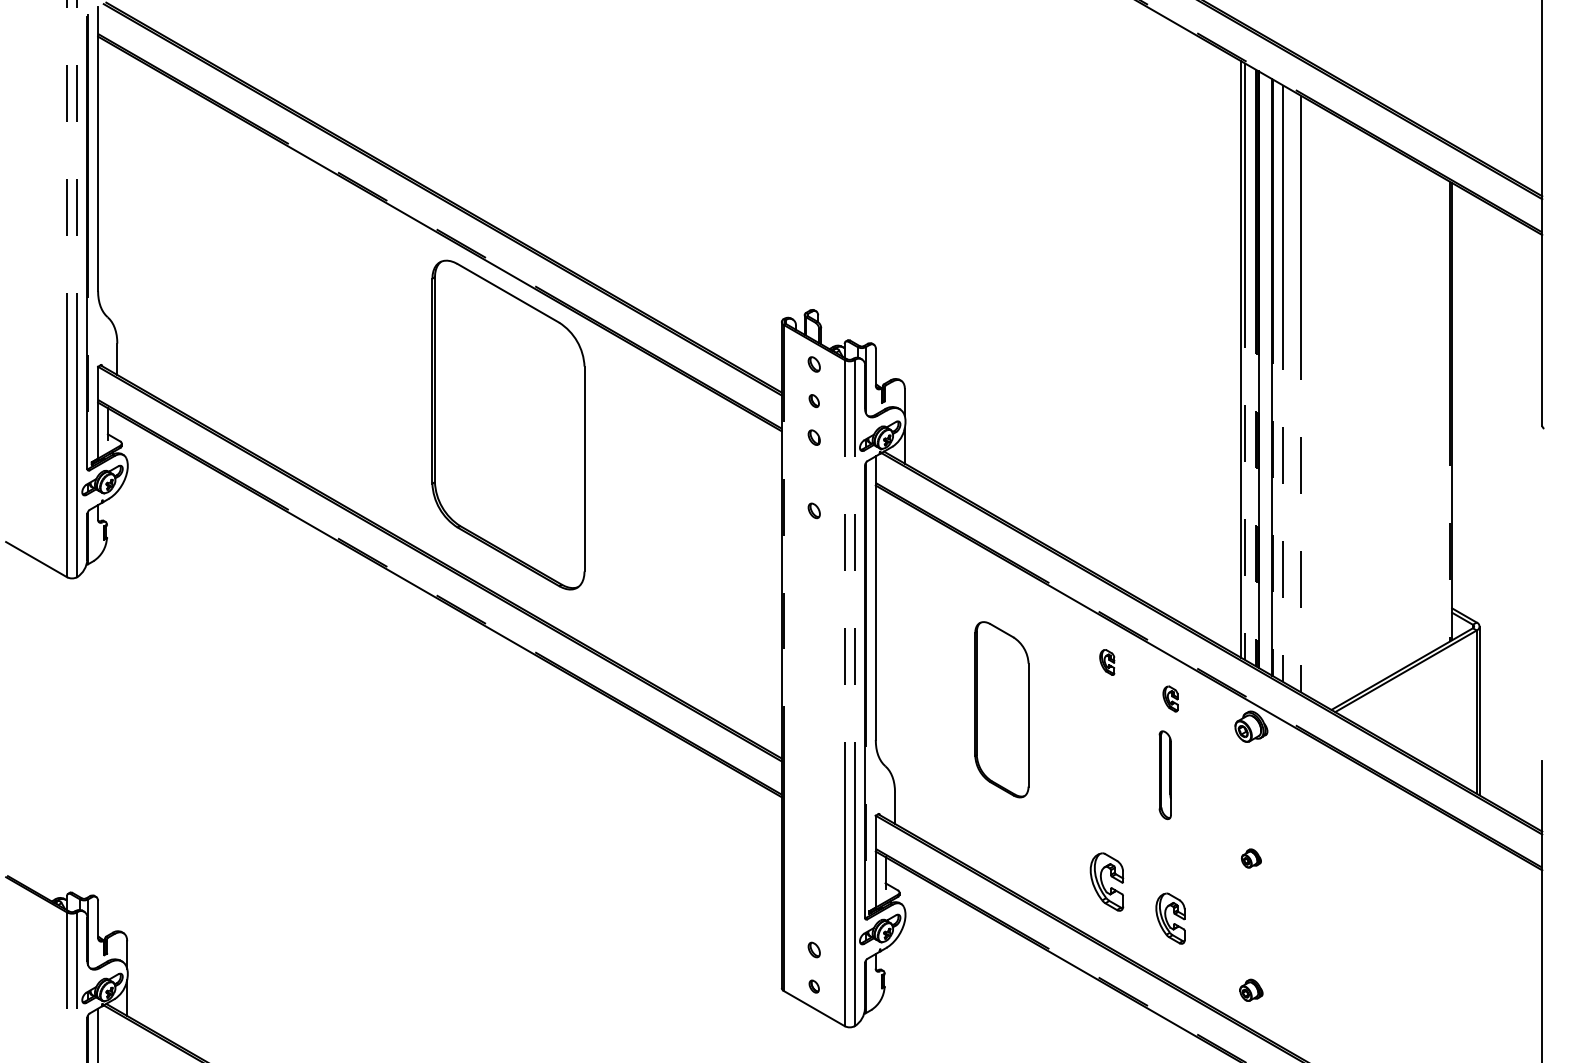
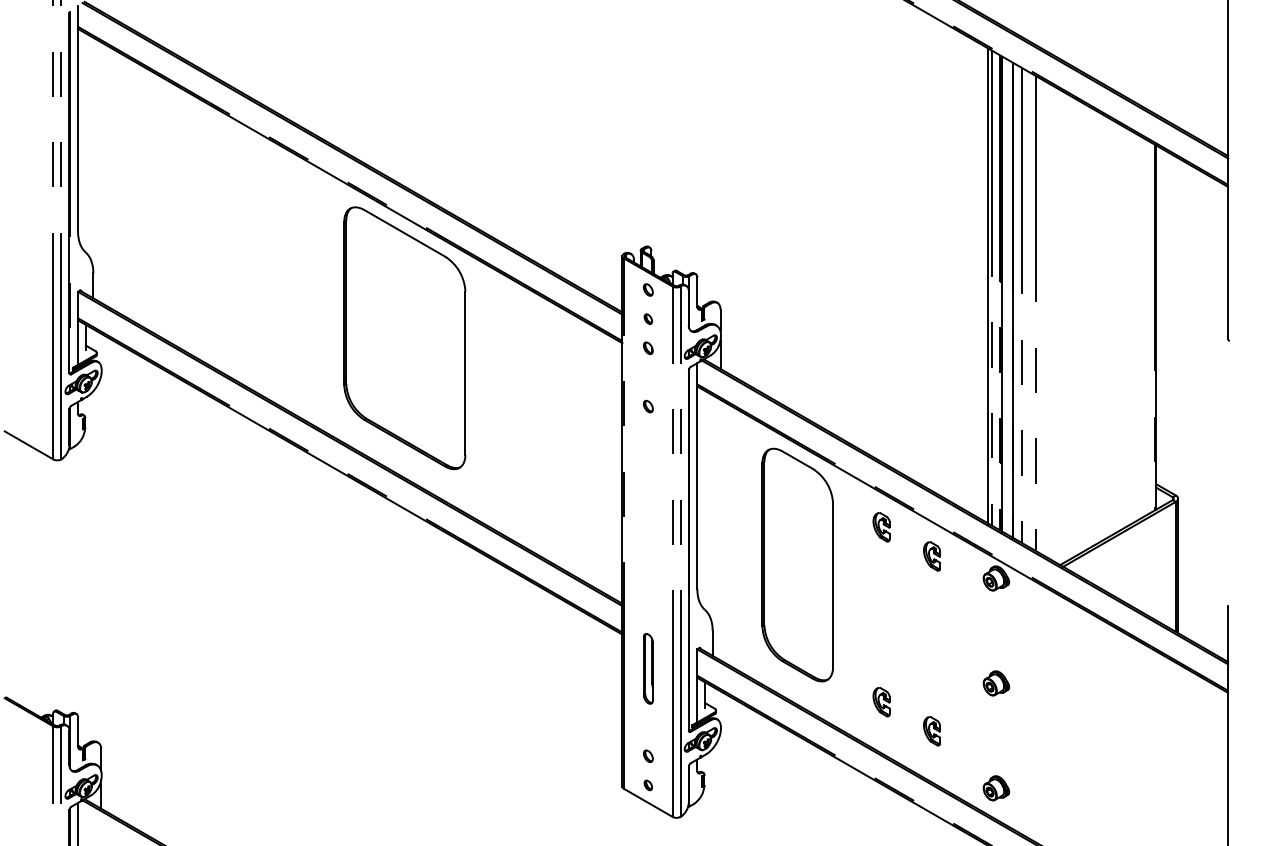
part: (1107, 662) -> (881, 527), size x1.43
part: (1170, 698) -> (932, 555), size x1.43
part: (1001, 709) -> (797, 564), size x1.67
part: (1164, 775) -> (647, 669), moved
part: (1251, 858) -> (996, 683), size x1.67
part: (1107, 881) -> (881, 701), size x0.62
part: (1170, 918) -> (932, 731), size x0.71
part: (1251, 990) -> (996, 788), size x1.43

